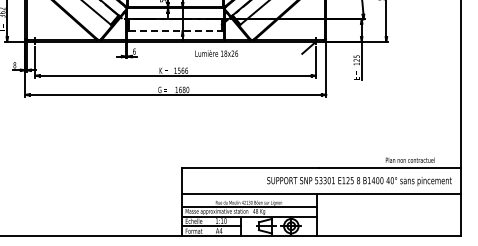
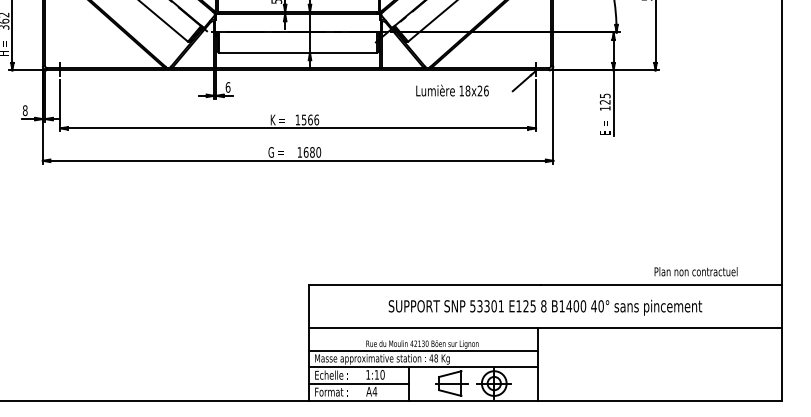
line: (175, 31) -> (297, 53), dashed -> solid
text: (216, 53) -> (452, 90), moved
text: (359, 181) -> (545, 307), moved

